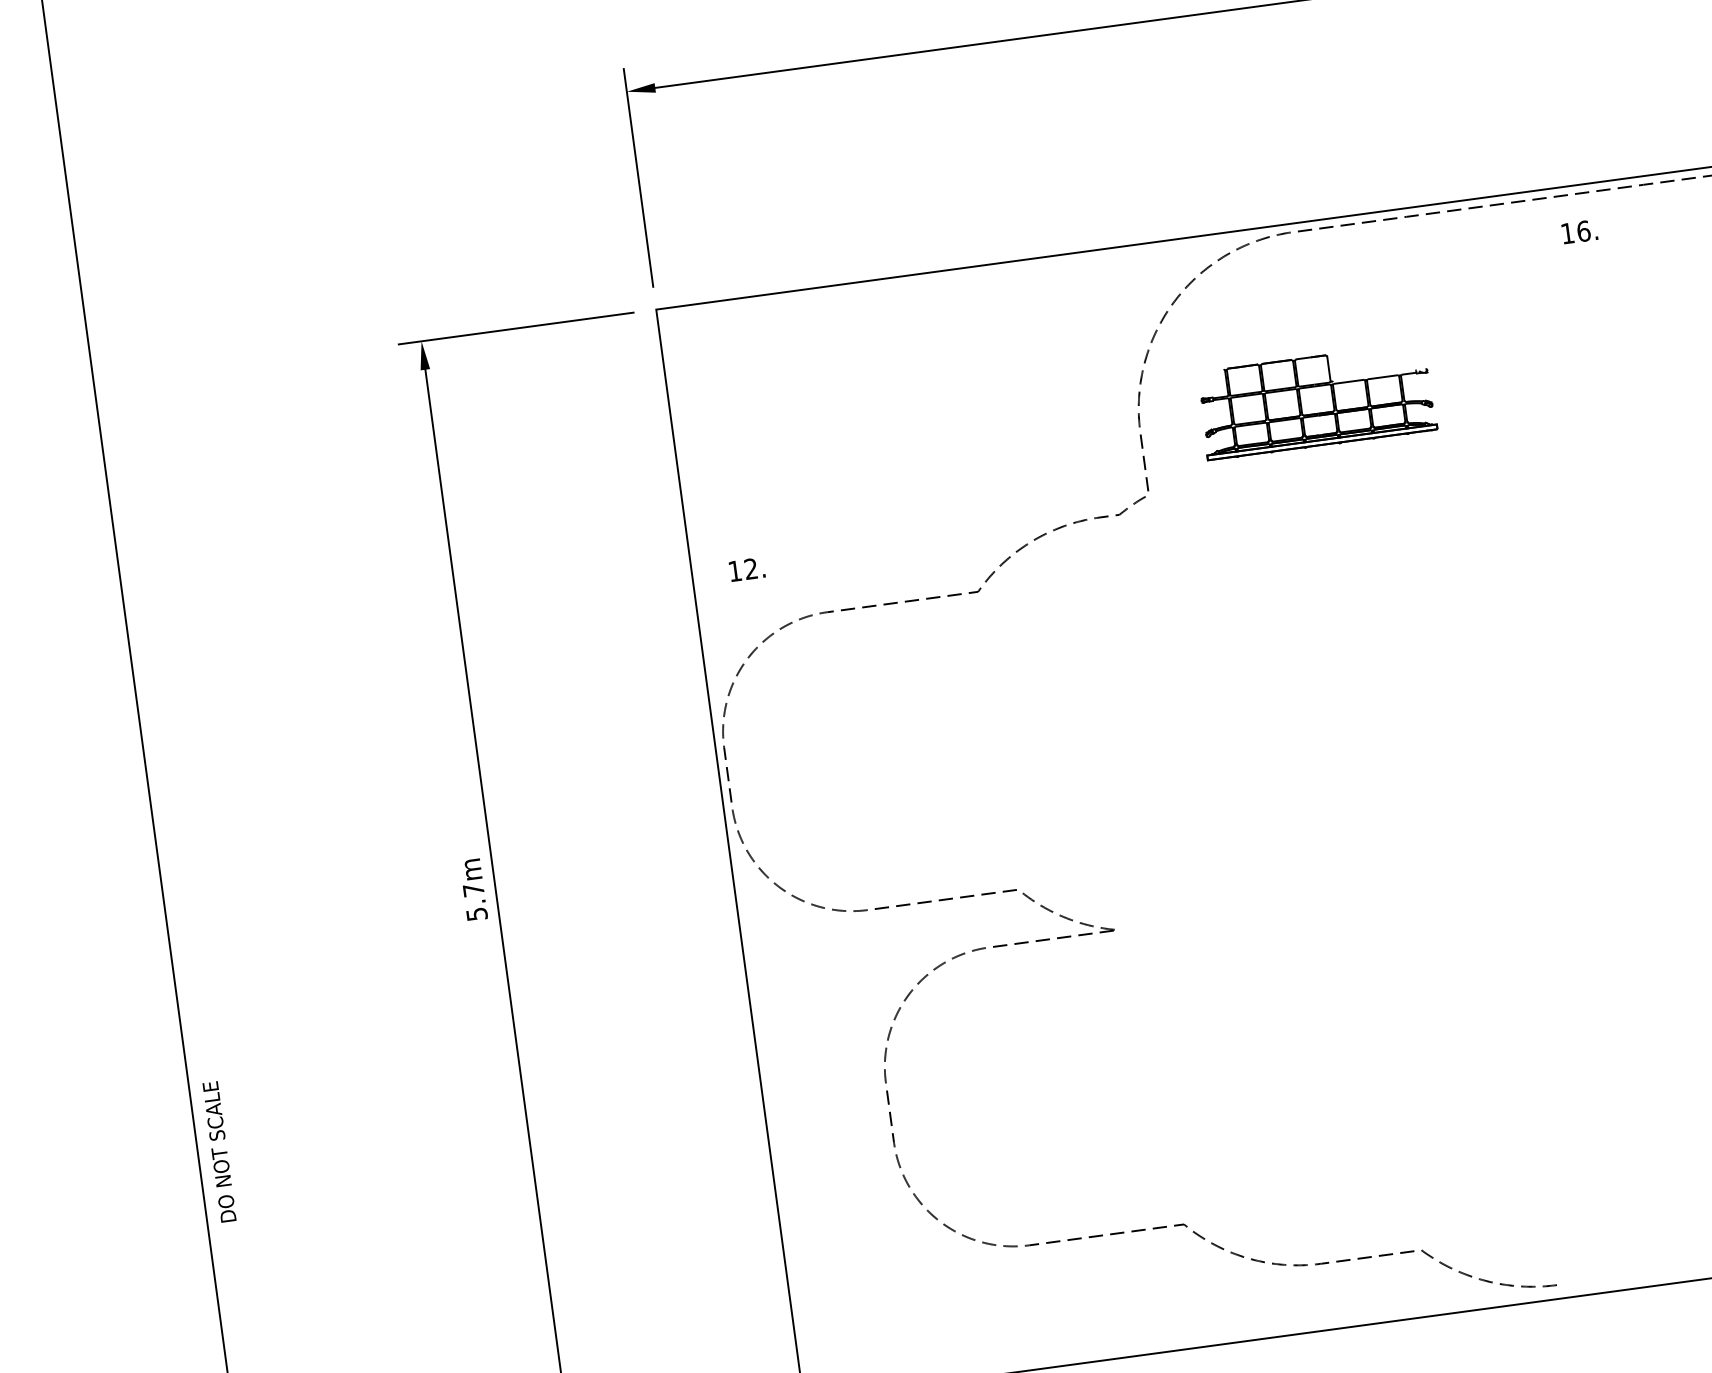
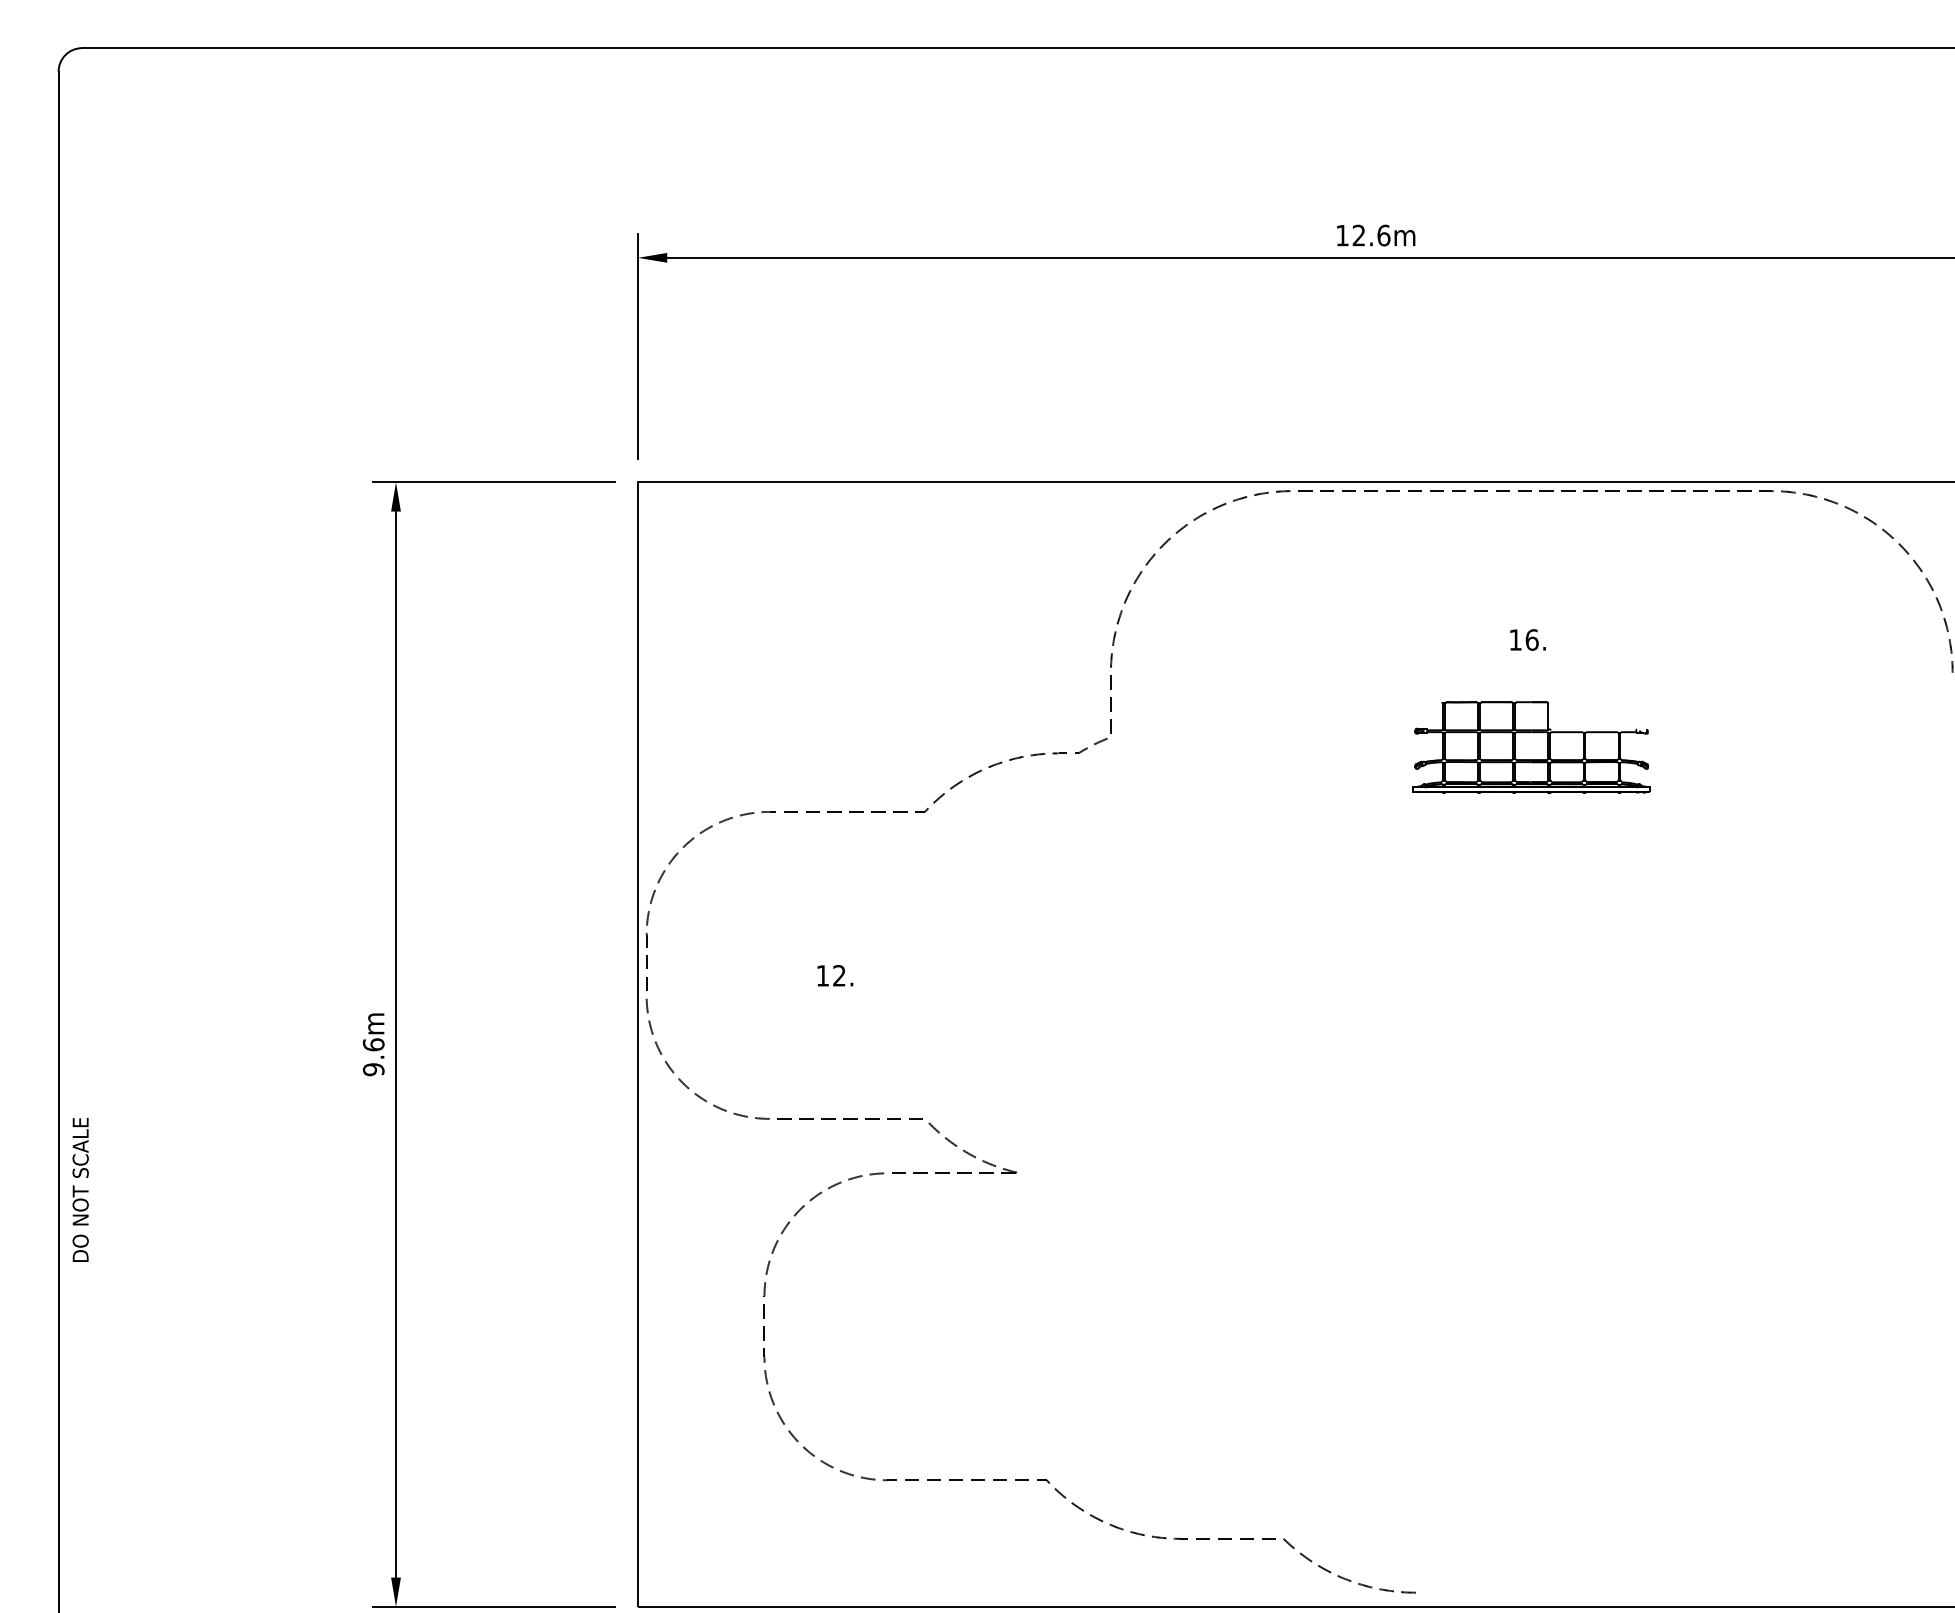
text: (1579, 231) -> (1527, 639), moved
part: (1316, 401) -> (1531, 747), moved
text: (747, 569) -> (835, 975), moved
text: (475, 902) -> (373, 1057), 5.7m -> 9.6m
text: (219, 1151) -> (80, 1189), moved

